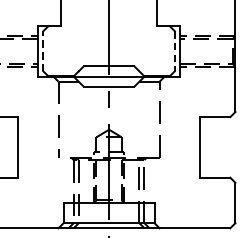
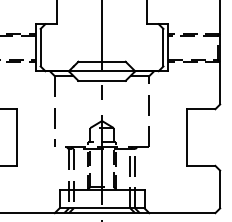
line: (43, 51) -> (40, 47), dashed -> solid
line: (174, 51) -> (163, 47), dashed -> solid

